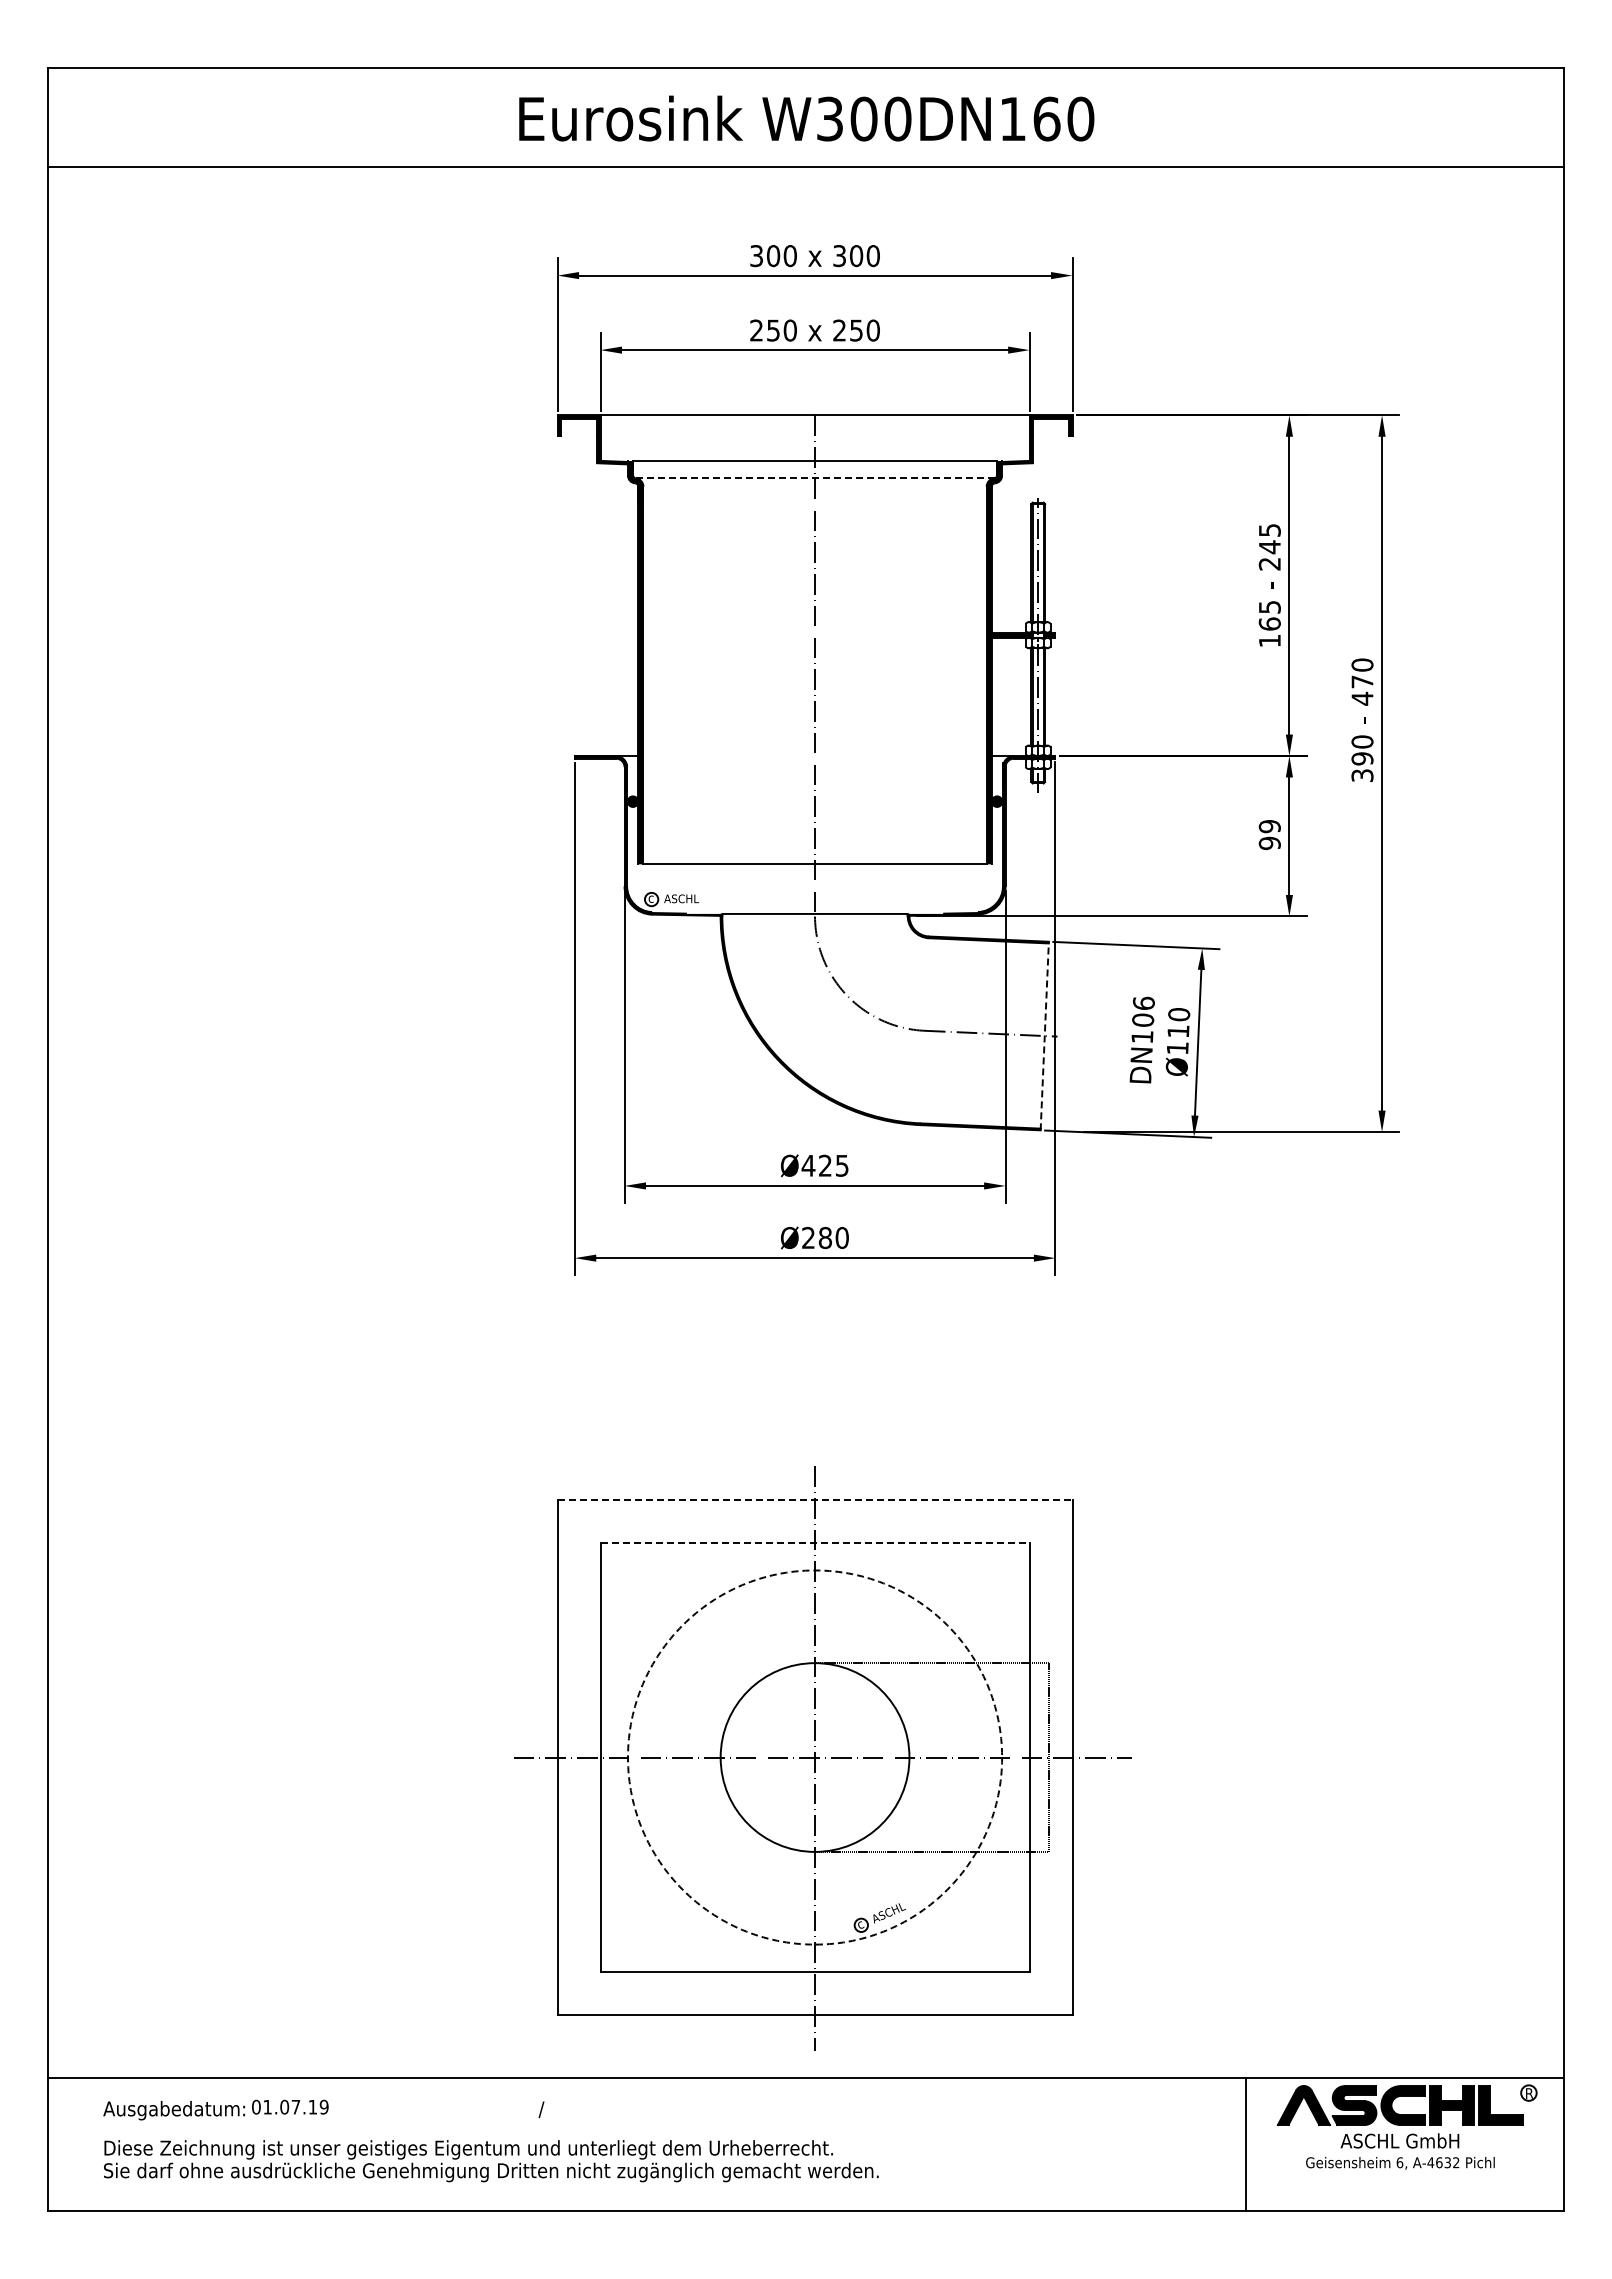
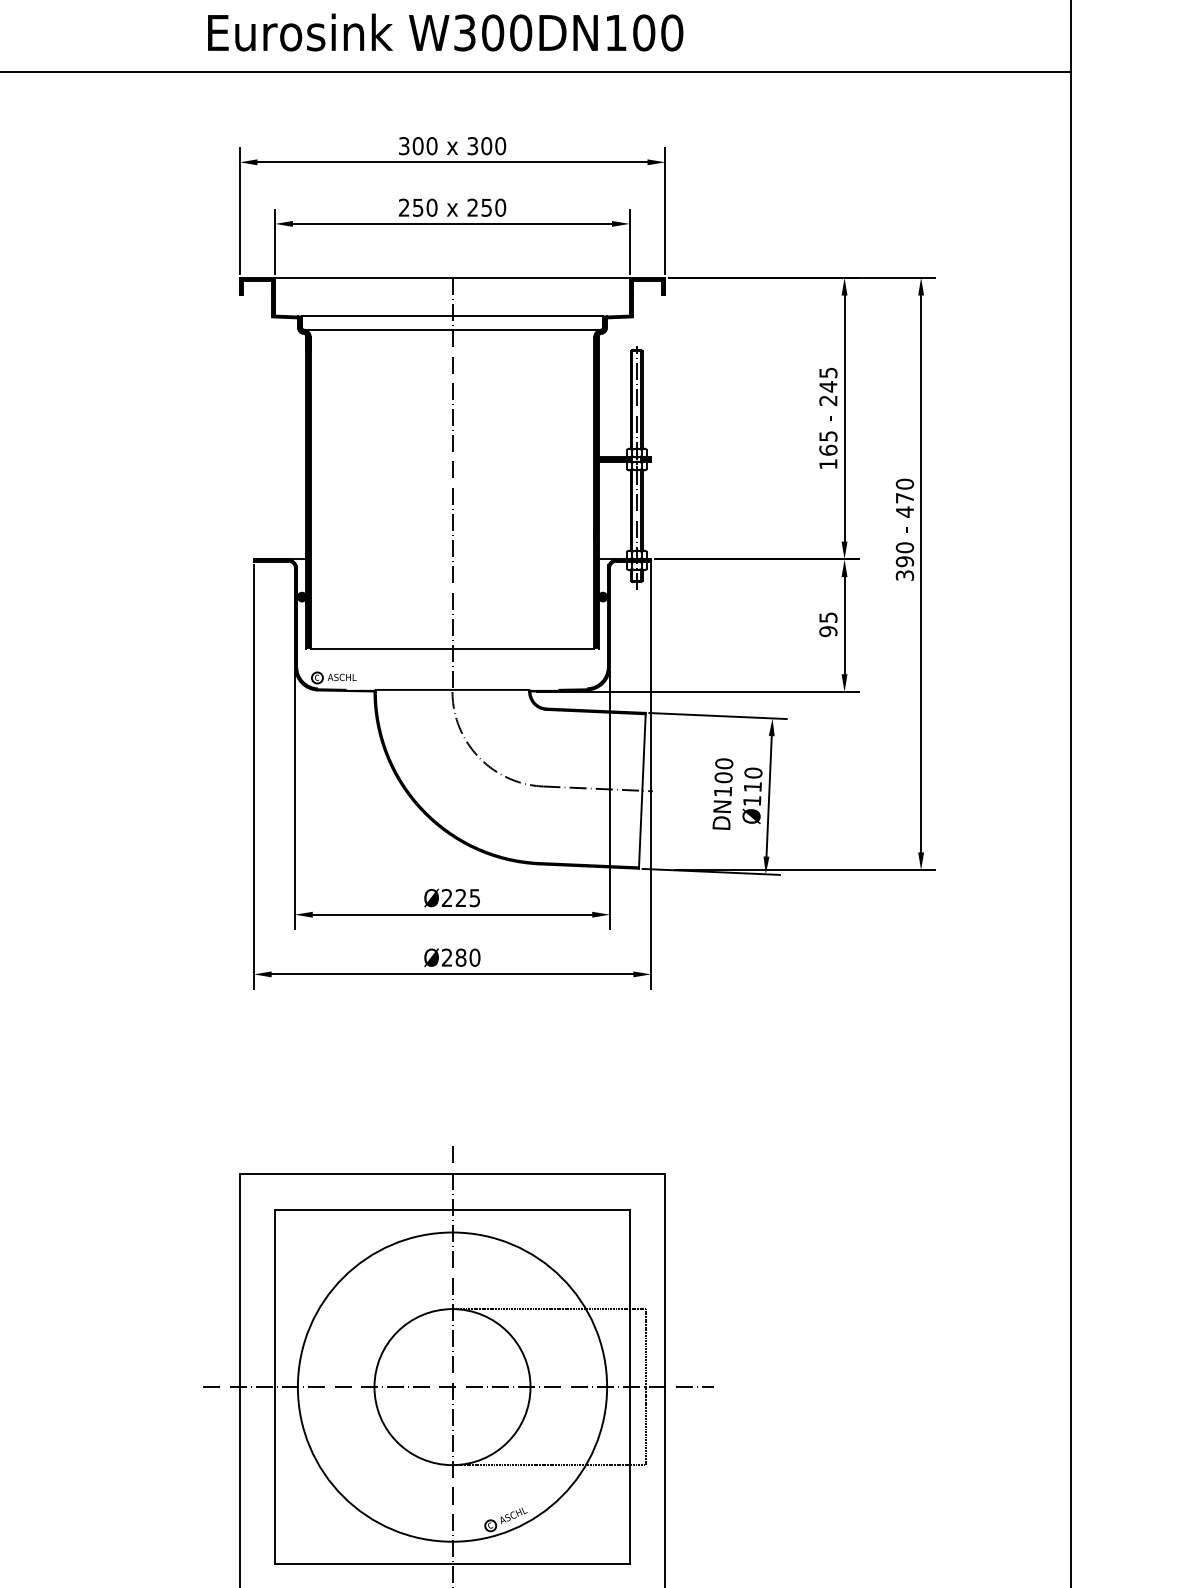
text: (1046, 118) -> (643, 32), W300DN160 -> W300DN100
line: (815, 478) -> (452, 330), dashed -> solid
text: (1269, 826) -> (828, 617), 99 -> 95
text: (1143, 1002) -> (723, 763), DN106 -> DN100
line: (1044, 1035) -> (642, 790), dashed -> solid
text: (808, 1165) -> (447, 897), Ø425 -> Ø225
line: (815, 1500) -> (452, 1174), dashed -> solid
line: (815, 1543) -> (452, 1210), dashed -> solid
circle: (814, 1757) -> (452, 1387), dashed -> solid

